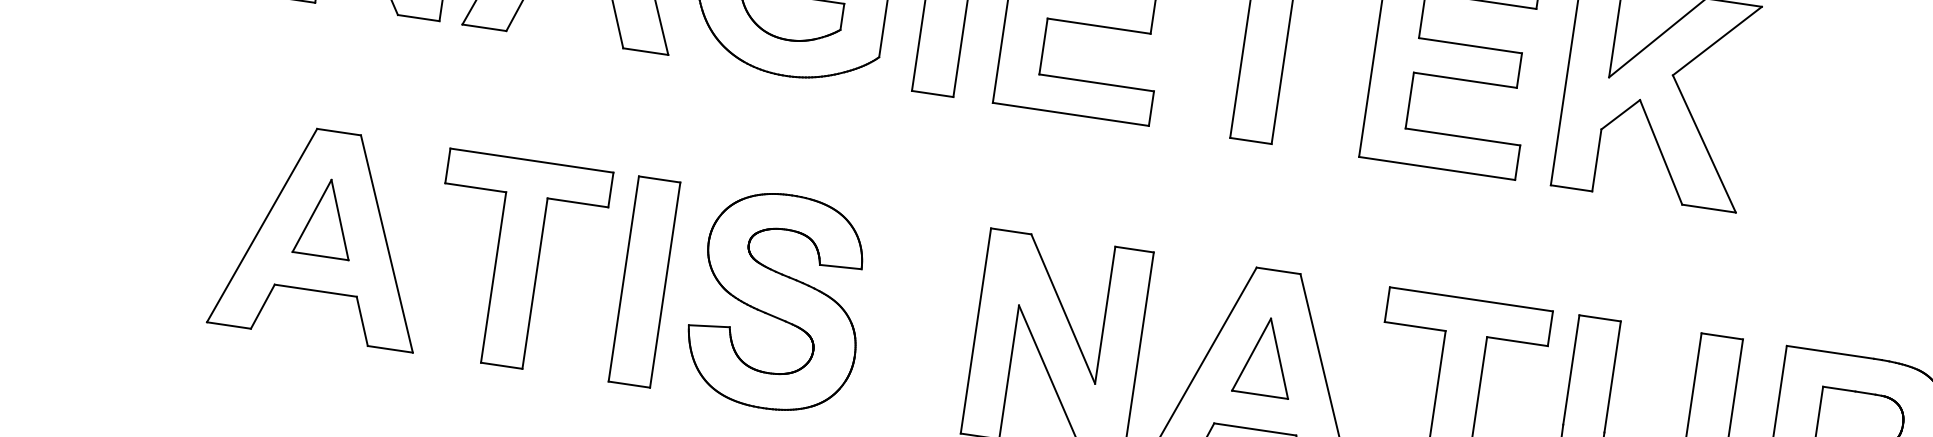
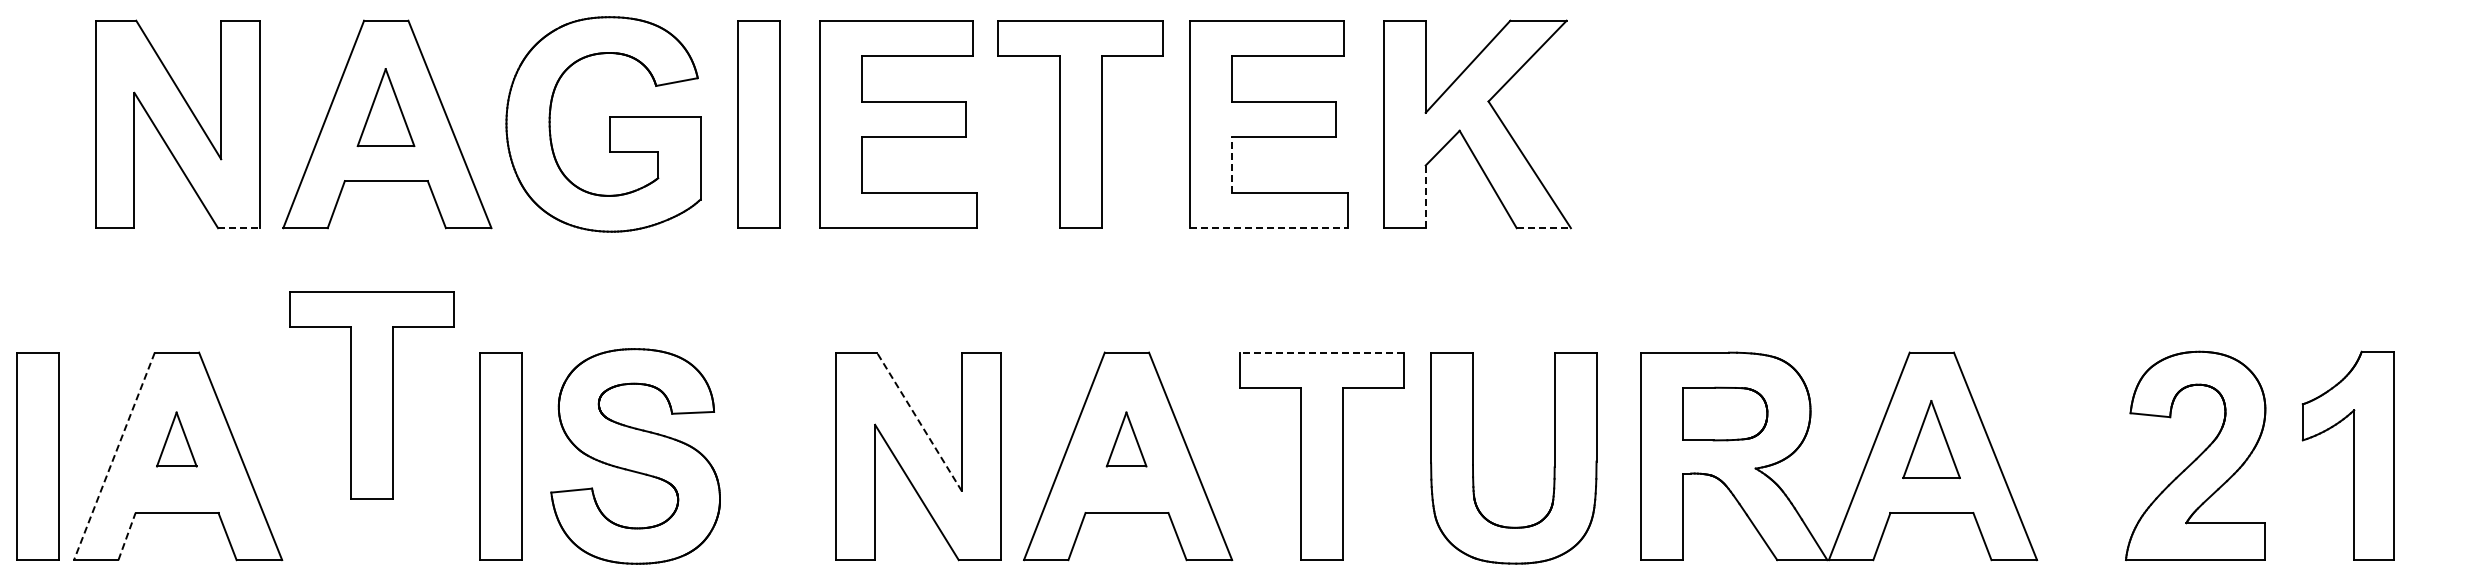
line: (419, 18) -> (239, 228), solid -> dashed
line: (1409, 100) -> (1231, 164), solid -> dashed
line: (1596, 160) -> (1425, 196), solid -> dashed
line: (1436, 168) -> (1268, 228), solid -> dashed
line: (1709, 209) -> (1544, 228), solid -> dashed
part: (185, 214) -> (37, 456), added
part: (325, 217) -> (176, 439), size x0.7
line: (262, 225) -> (114, 456), solid -> dashed
part: (516, 263) -> (371, 395), moved
line: (1471, 299) -> (1321, 352), solid -> dashed
line: (263, 306) -> (127, 536), solid -> dashed
line: (1063, 308) -> (919, 421), solid -> dashed
part: (1265, 356) -> (1126, 439), size x0.7

